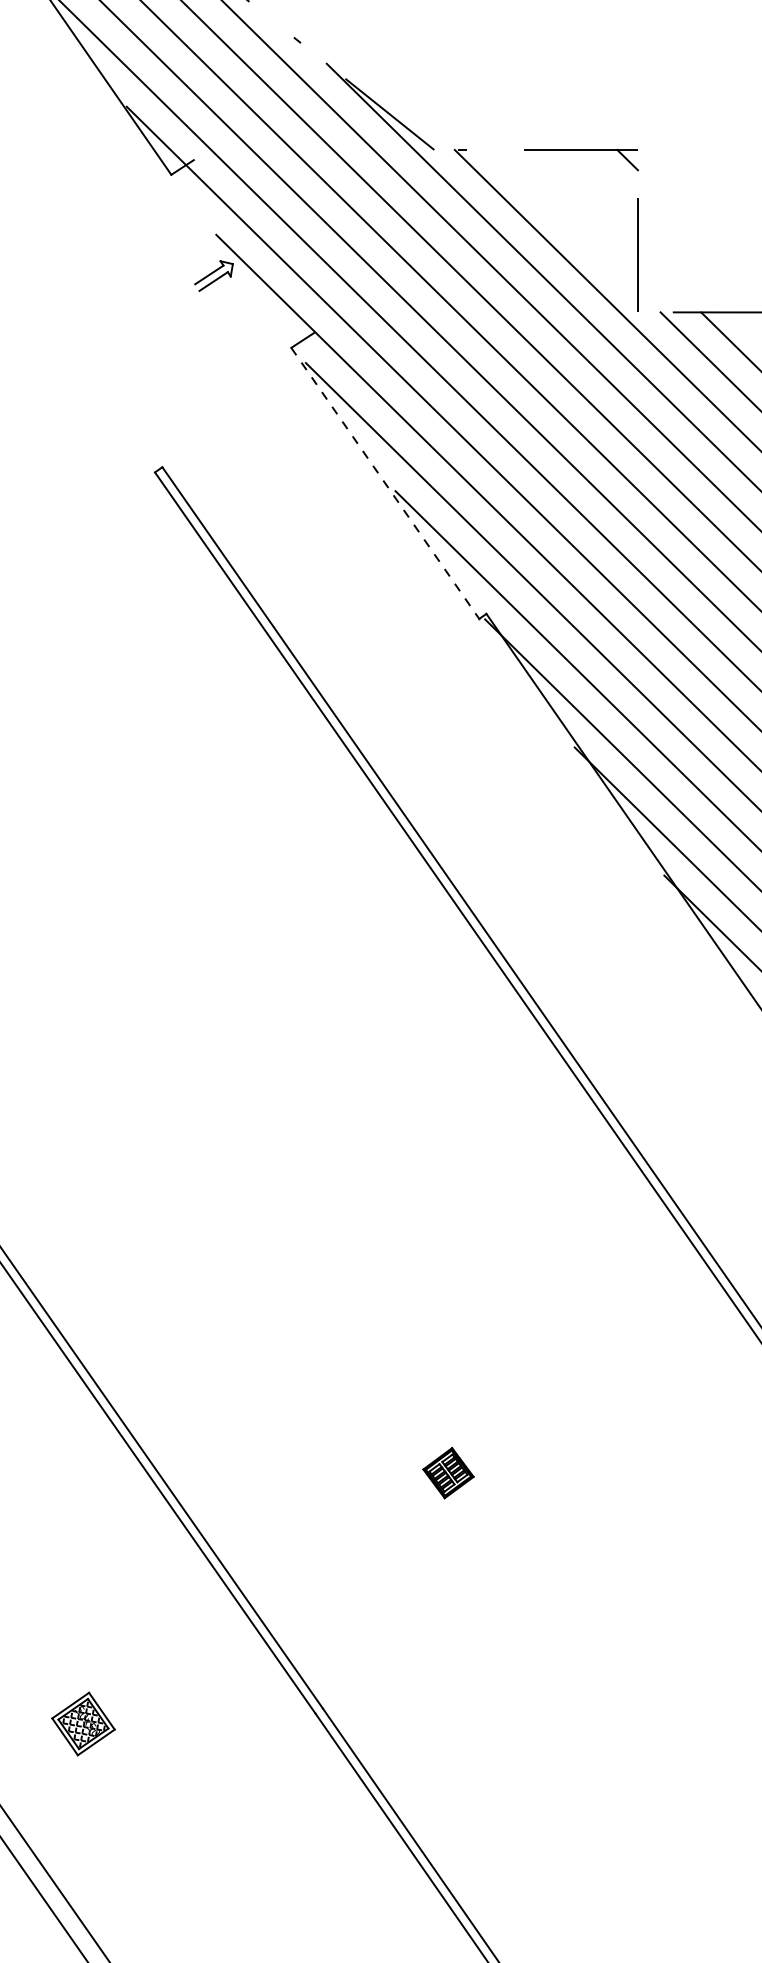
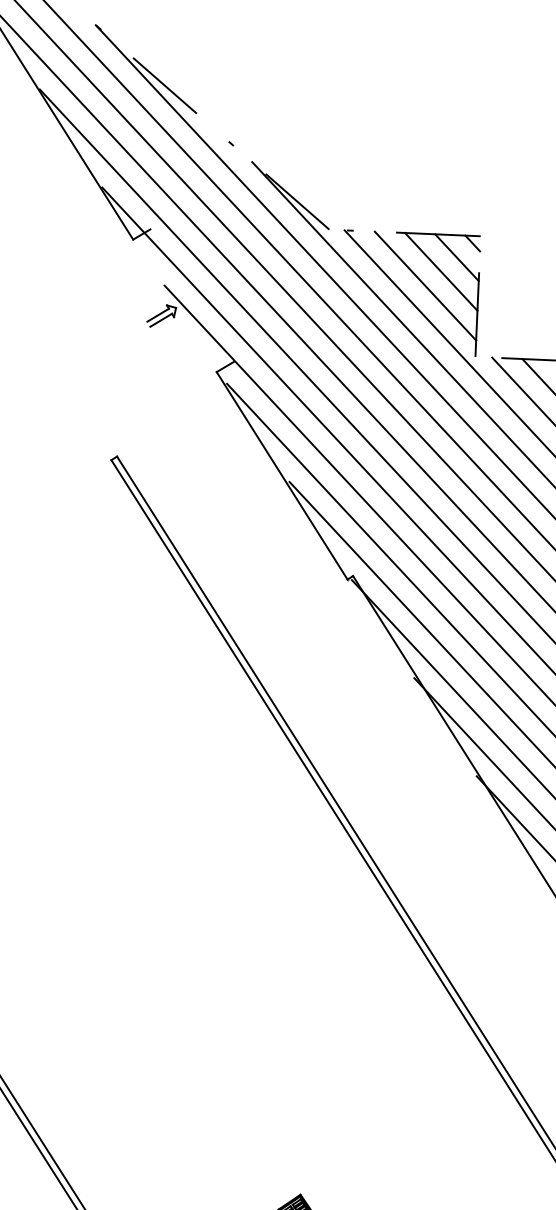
line: (606, 179) -> (456, 257), added
line: (586, 199) -> (440, 271), added
line: (566, 219) -> (425, 285), added
line: (385, 483) -> (282, 475), dashed -> solid

